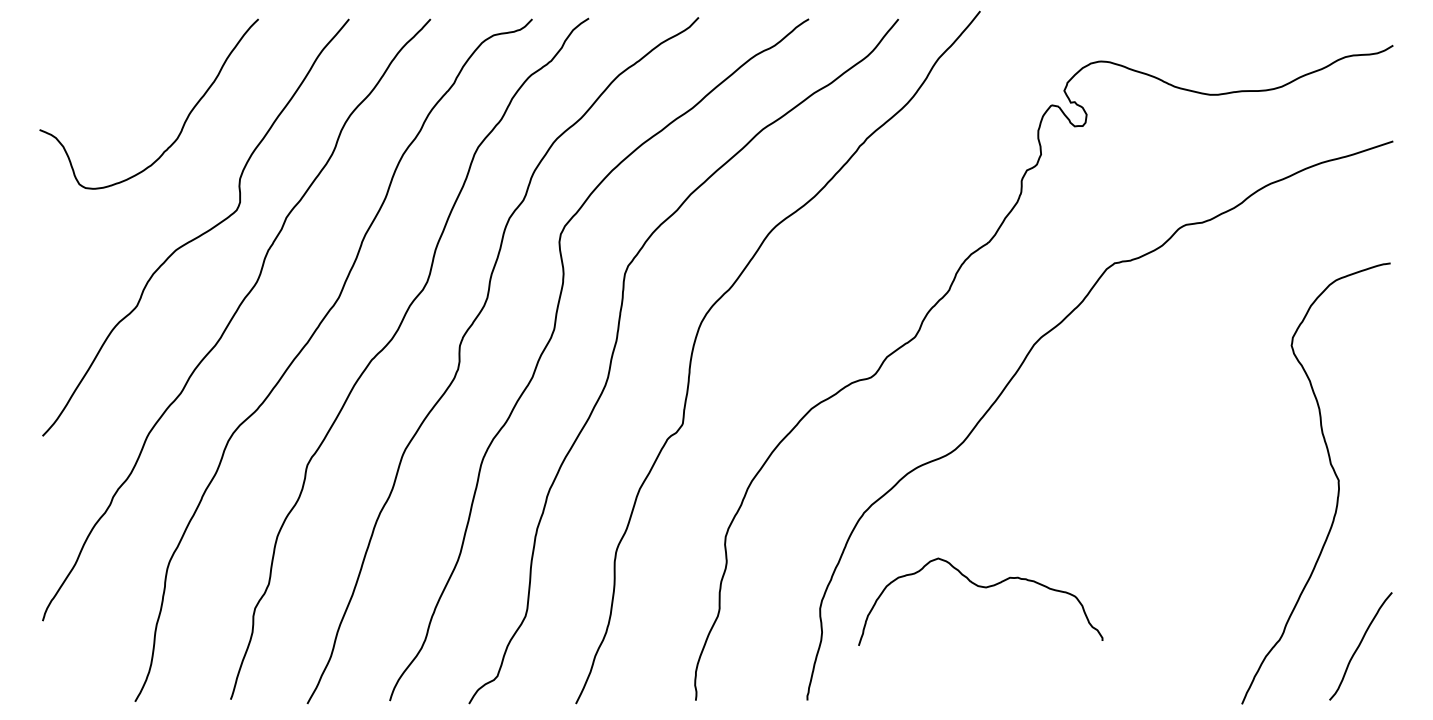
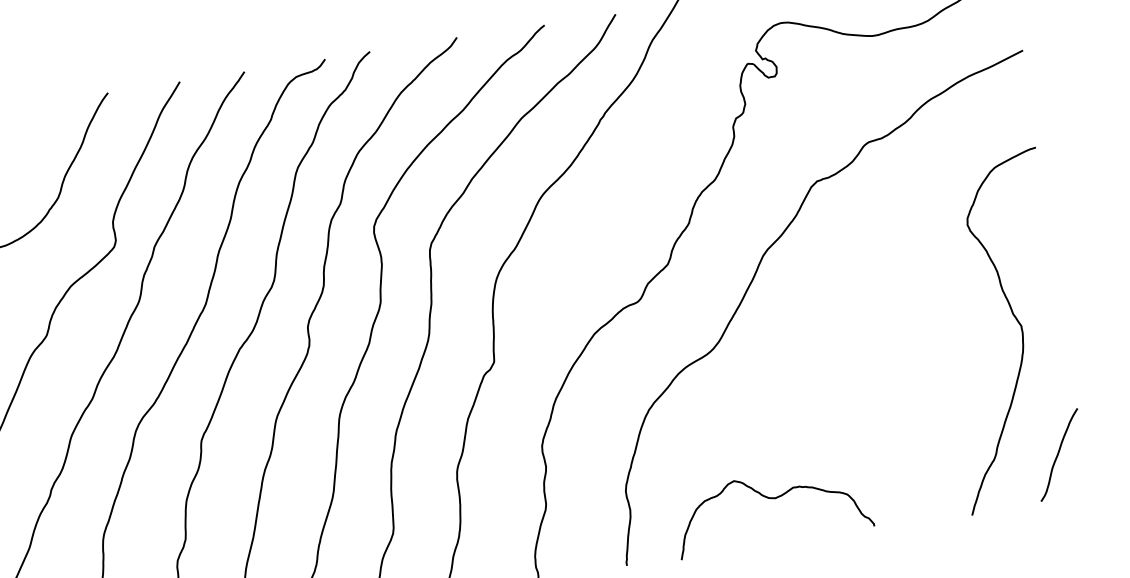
curve: (984, 588) -> (774, 499), moved

